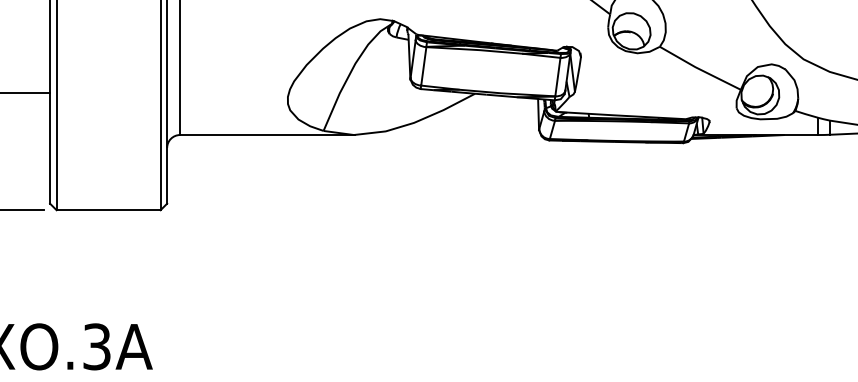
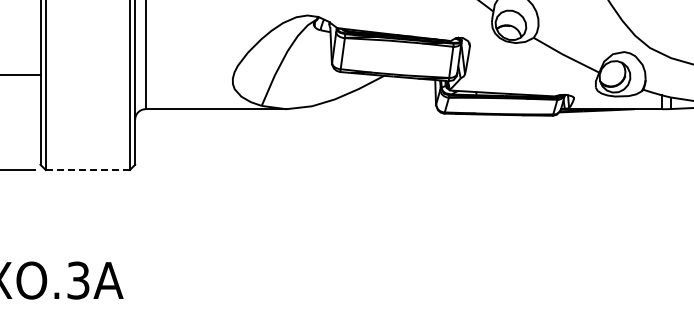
line: (109, 210) -> (88, 170), solid -> dashed

